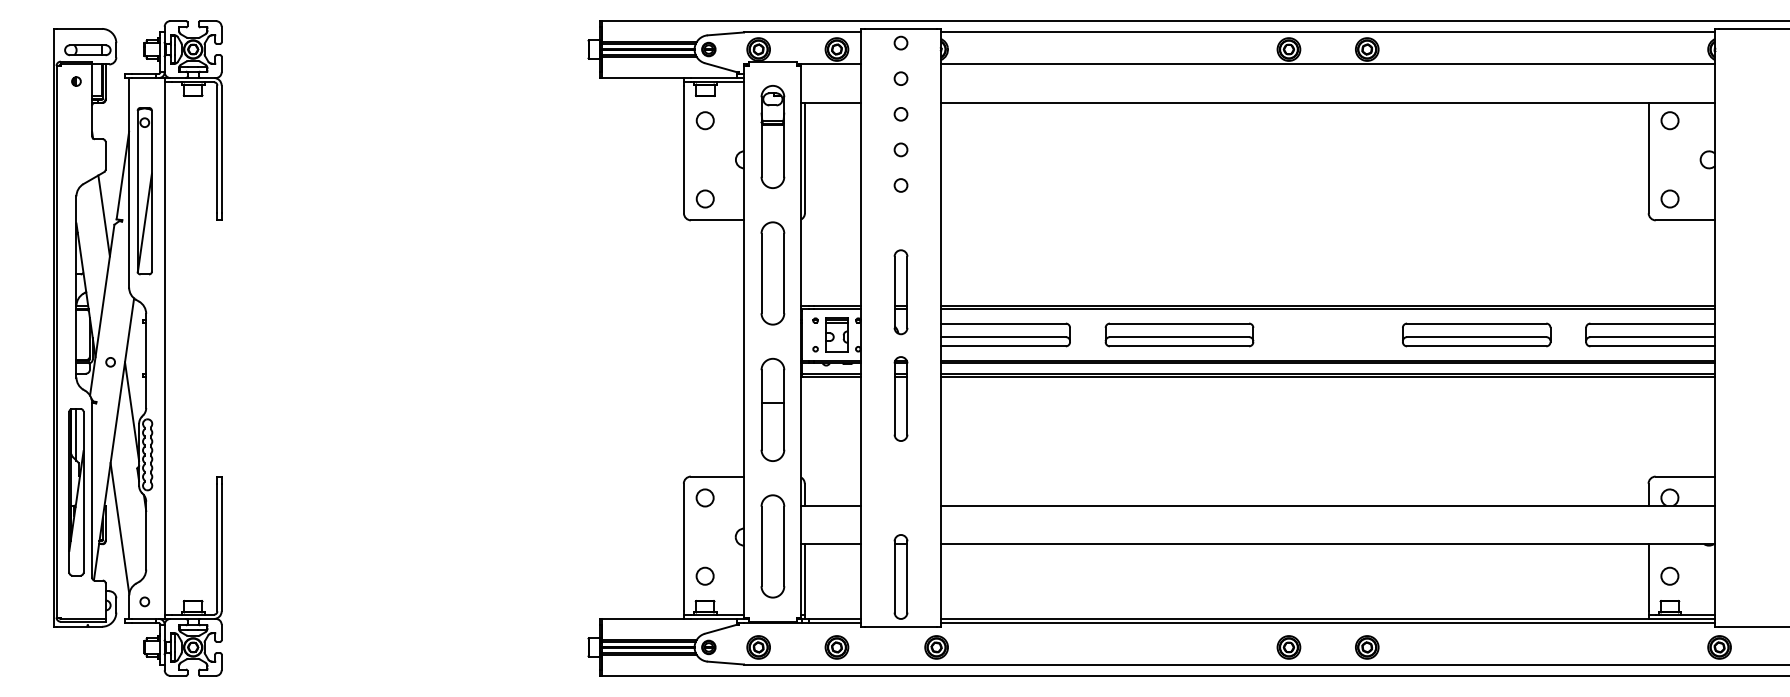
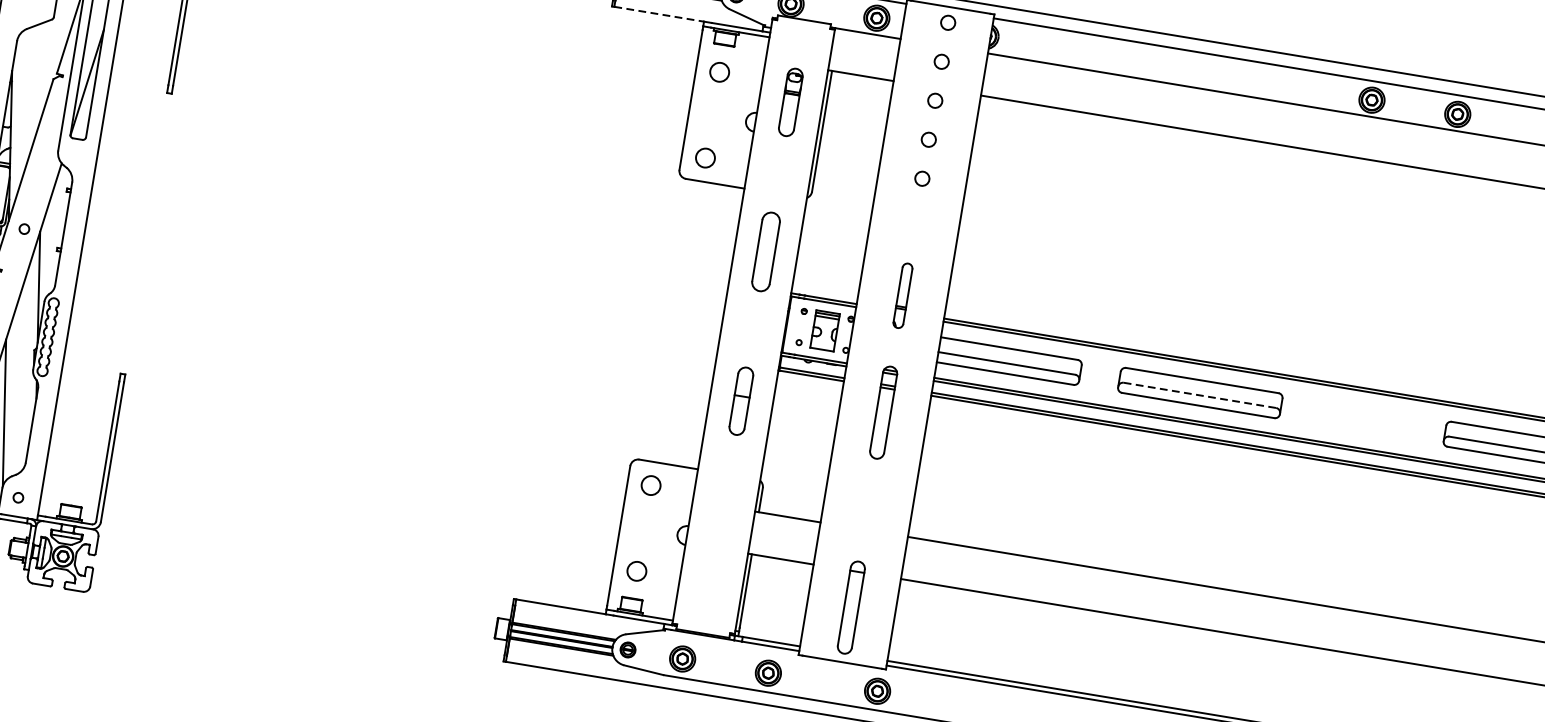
line: (643, 78) -> (659, 14), solid -> dashed
part: (772, 136) -> (790, 101), size x0.6
line: (103, 215) -> (43, 67), removed
part: (772, 273) -> (765, 251), size x0.7
part: (900, 292) -> (902, 295), size x0.7
line: (1179, 337) -> (1199, 395), solid -> dashed
part: (772, 409) -> (740, 400), size x0.6
part: (772, 546) -> (716, 550), removed

